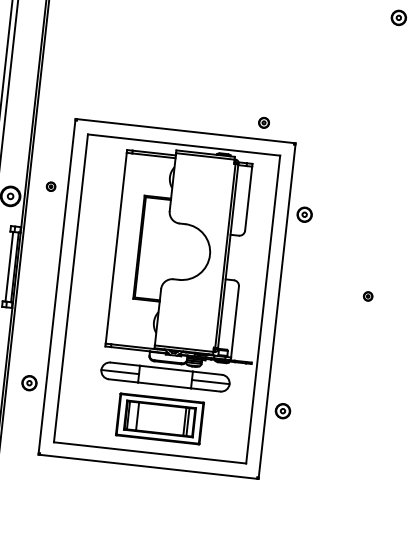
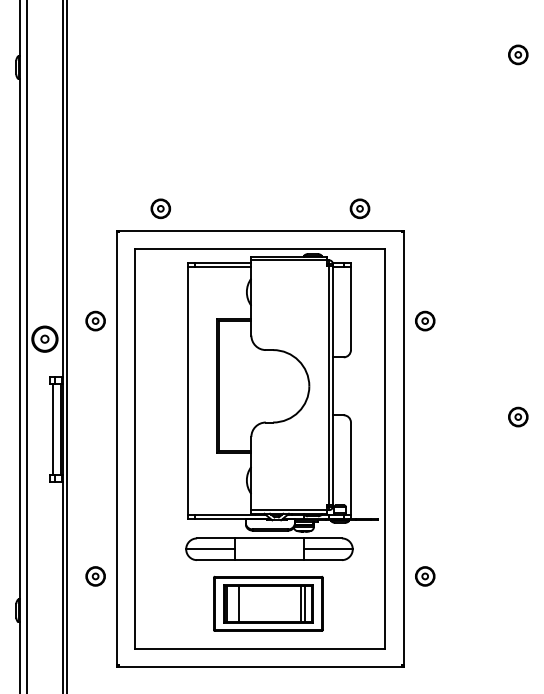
part: (110, 105) -> (160, 208), added
part: (263, 122) -> (359, 208), size x1.43
part: (51, 186) -> (95, 320), size x1.67
part: (368, 296) -> (518, 416), size x1.67

